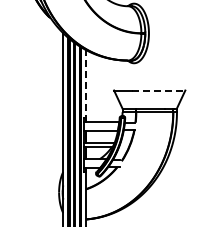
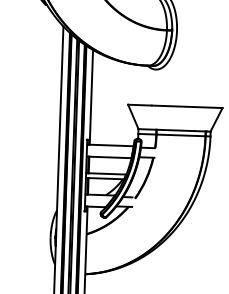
line: (86, 85) -> (91, 96), dashed -> solid
line: (158, 90) -> (187, 106), dashed -> solid

